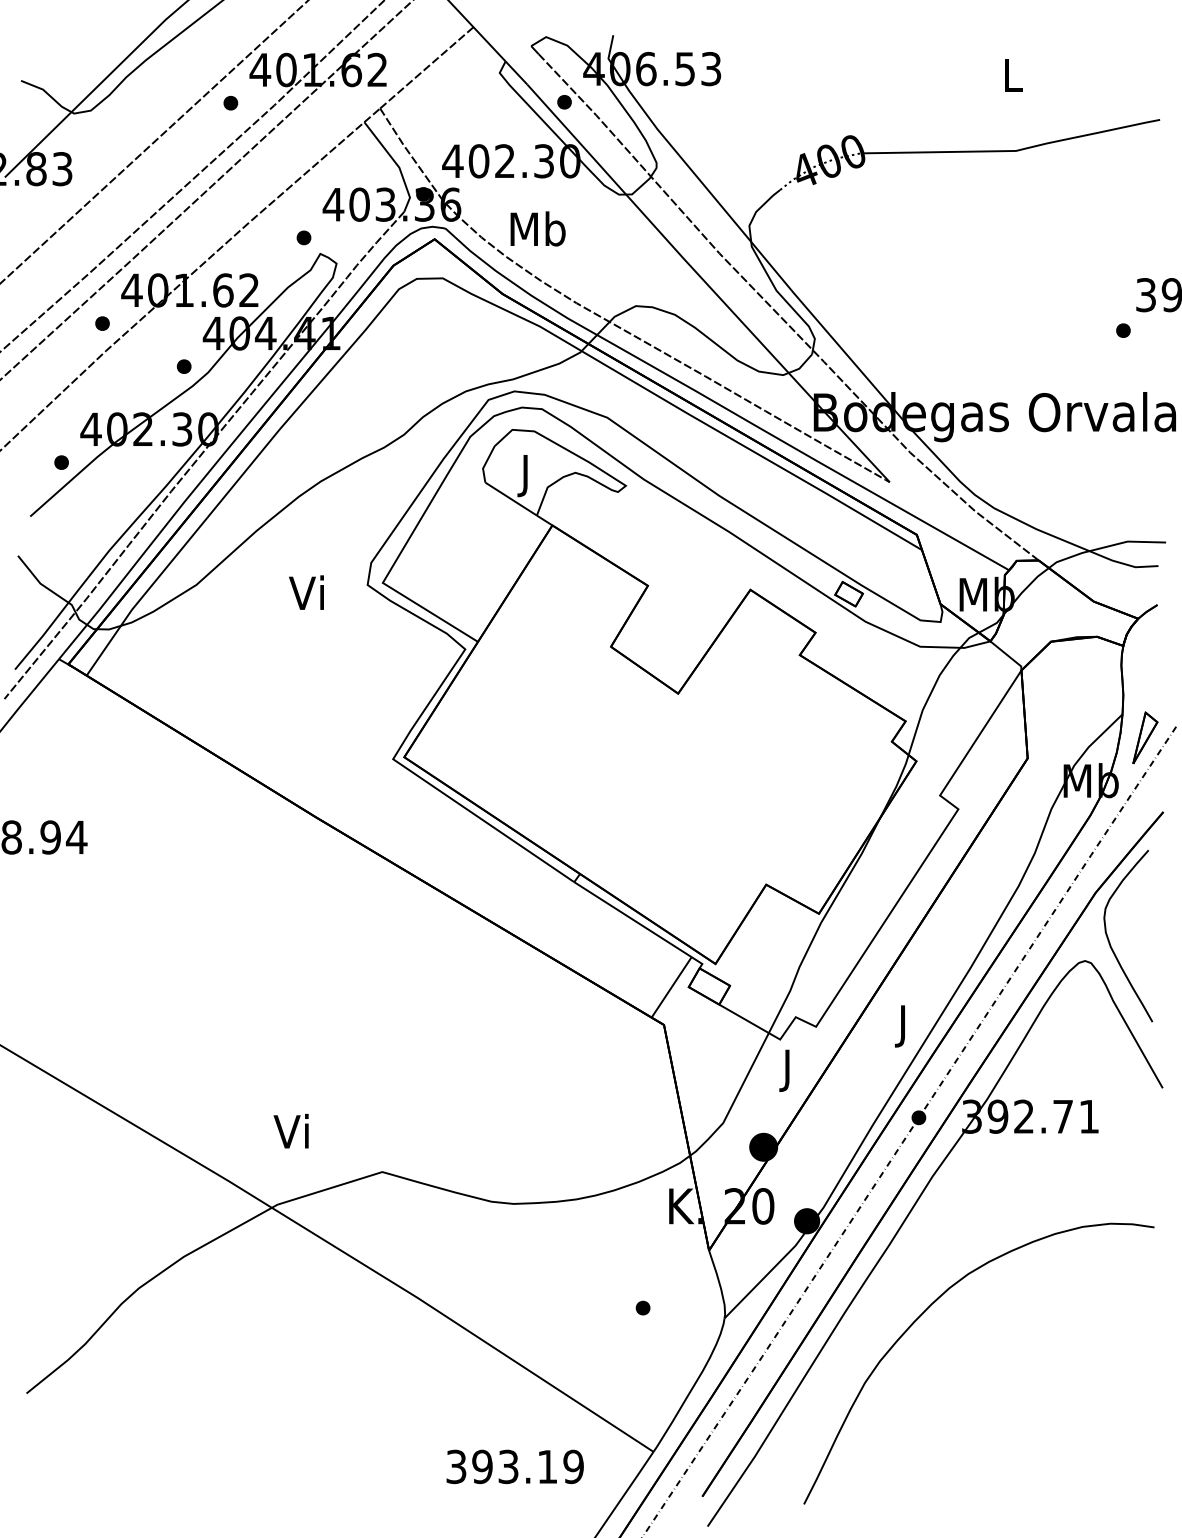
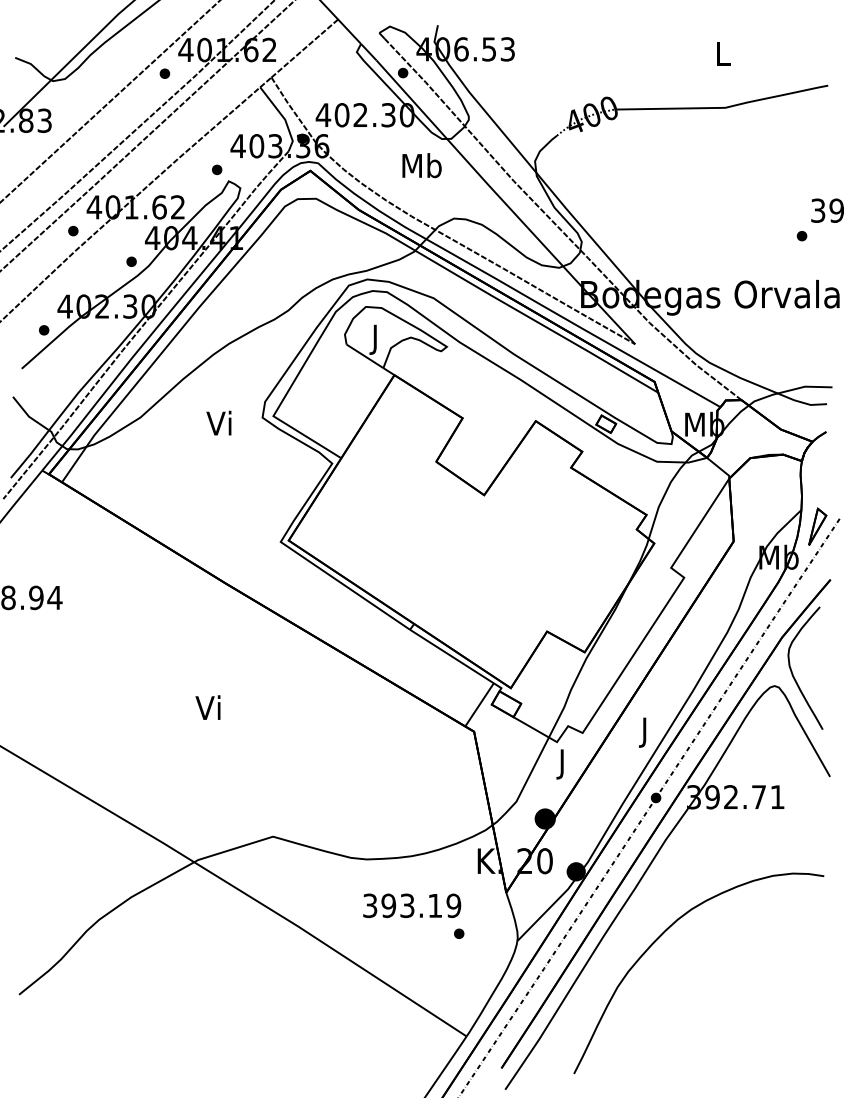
text: (537, 228) -> (421, 165), moved
text: (290, 1131) -> (207, 707), moved
text: (514, 1466) -> (411, 905), moved

